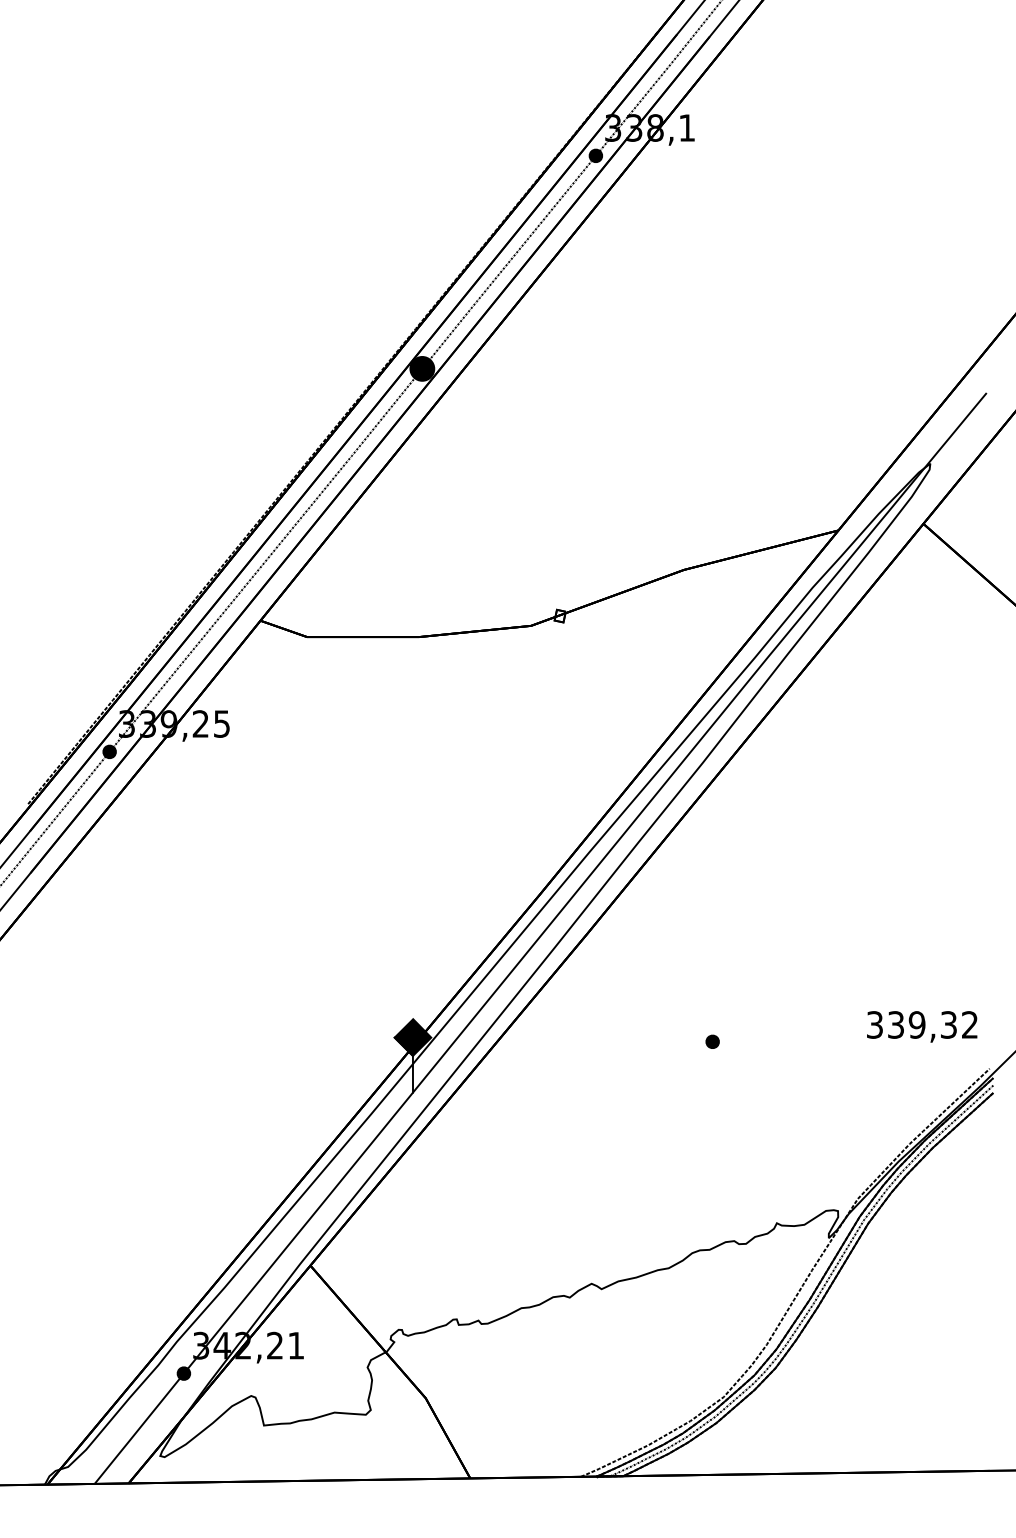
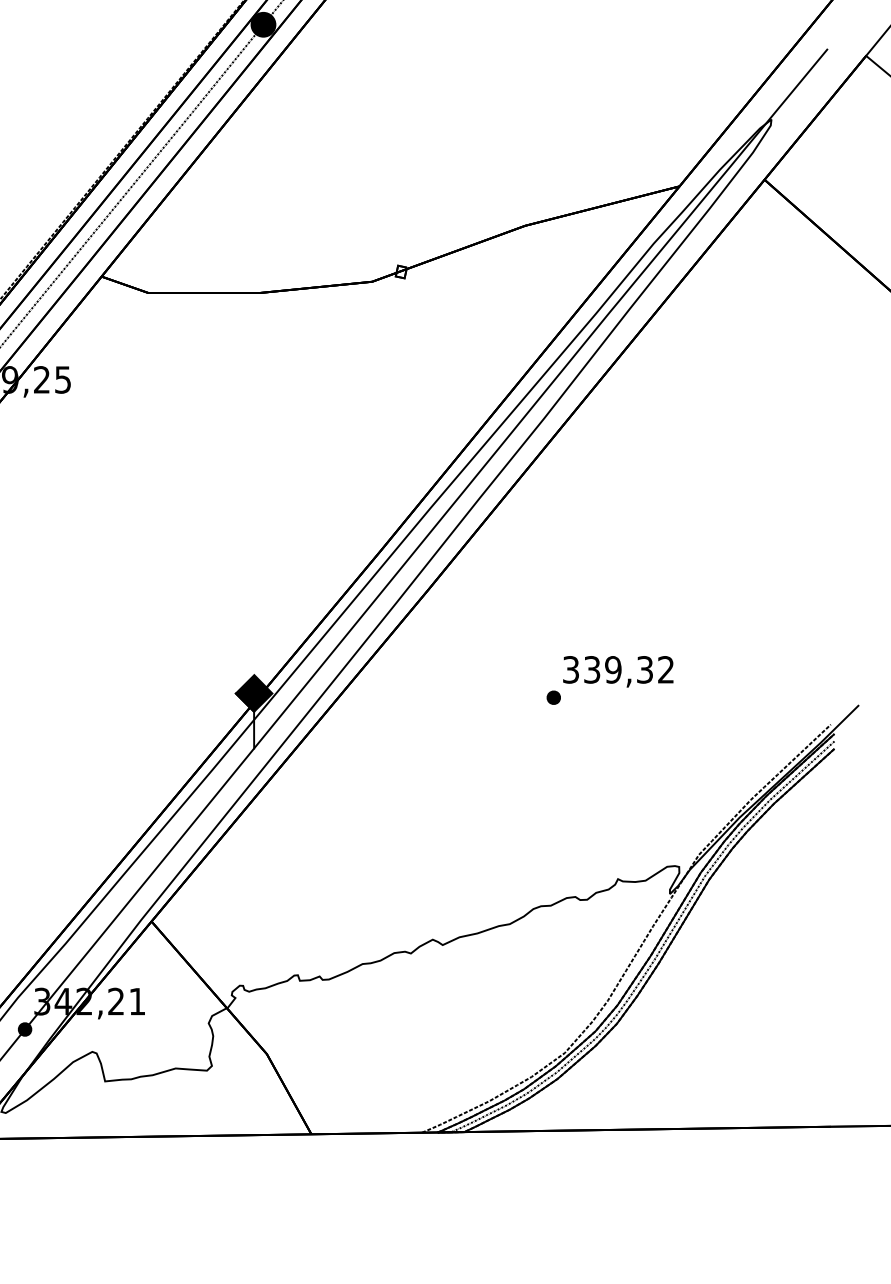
text: (922, 1026) -> (618, 671), moved

